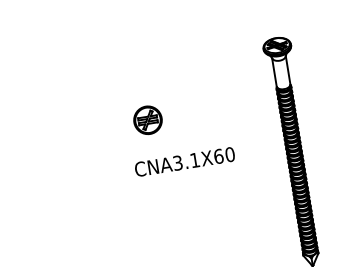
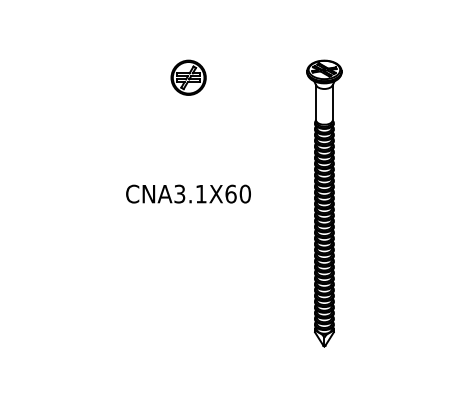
part: (147, 120) -> (188, 77), moved

